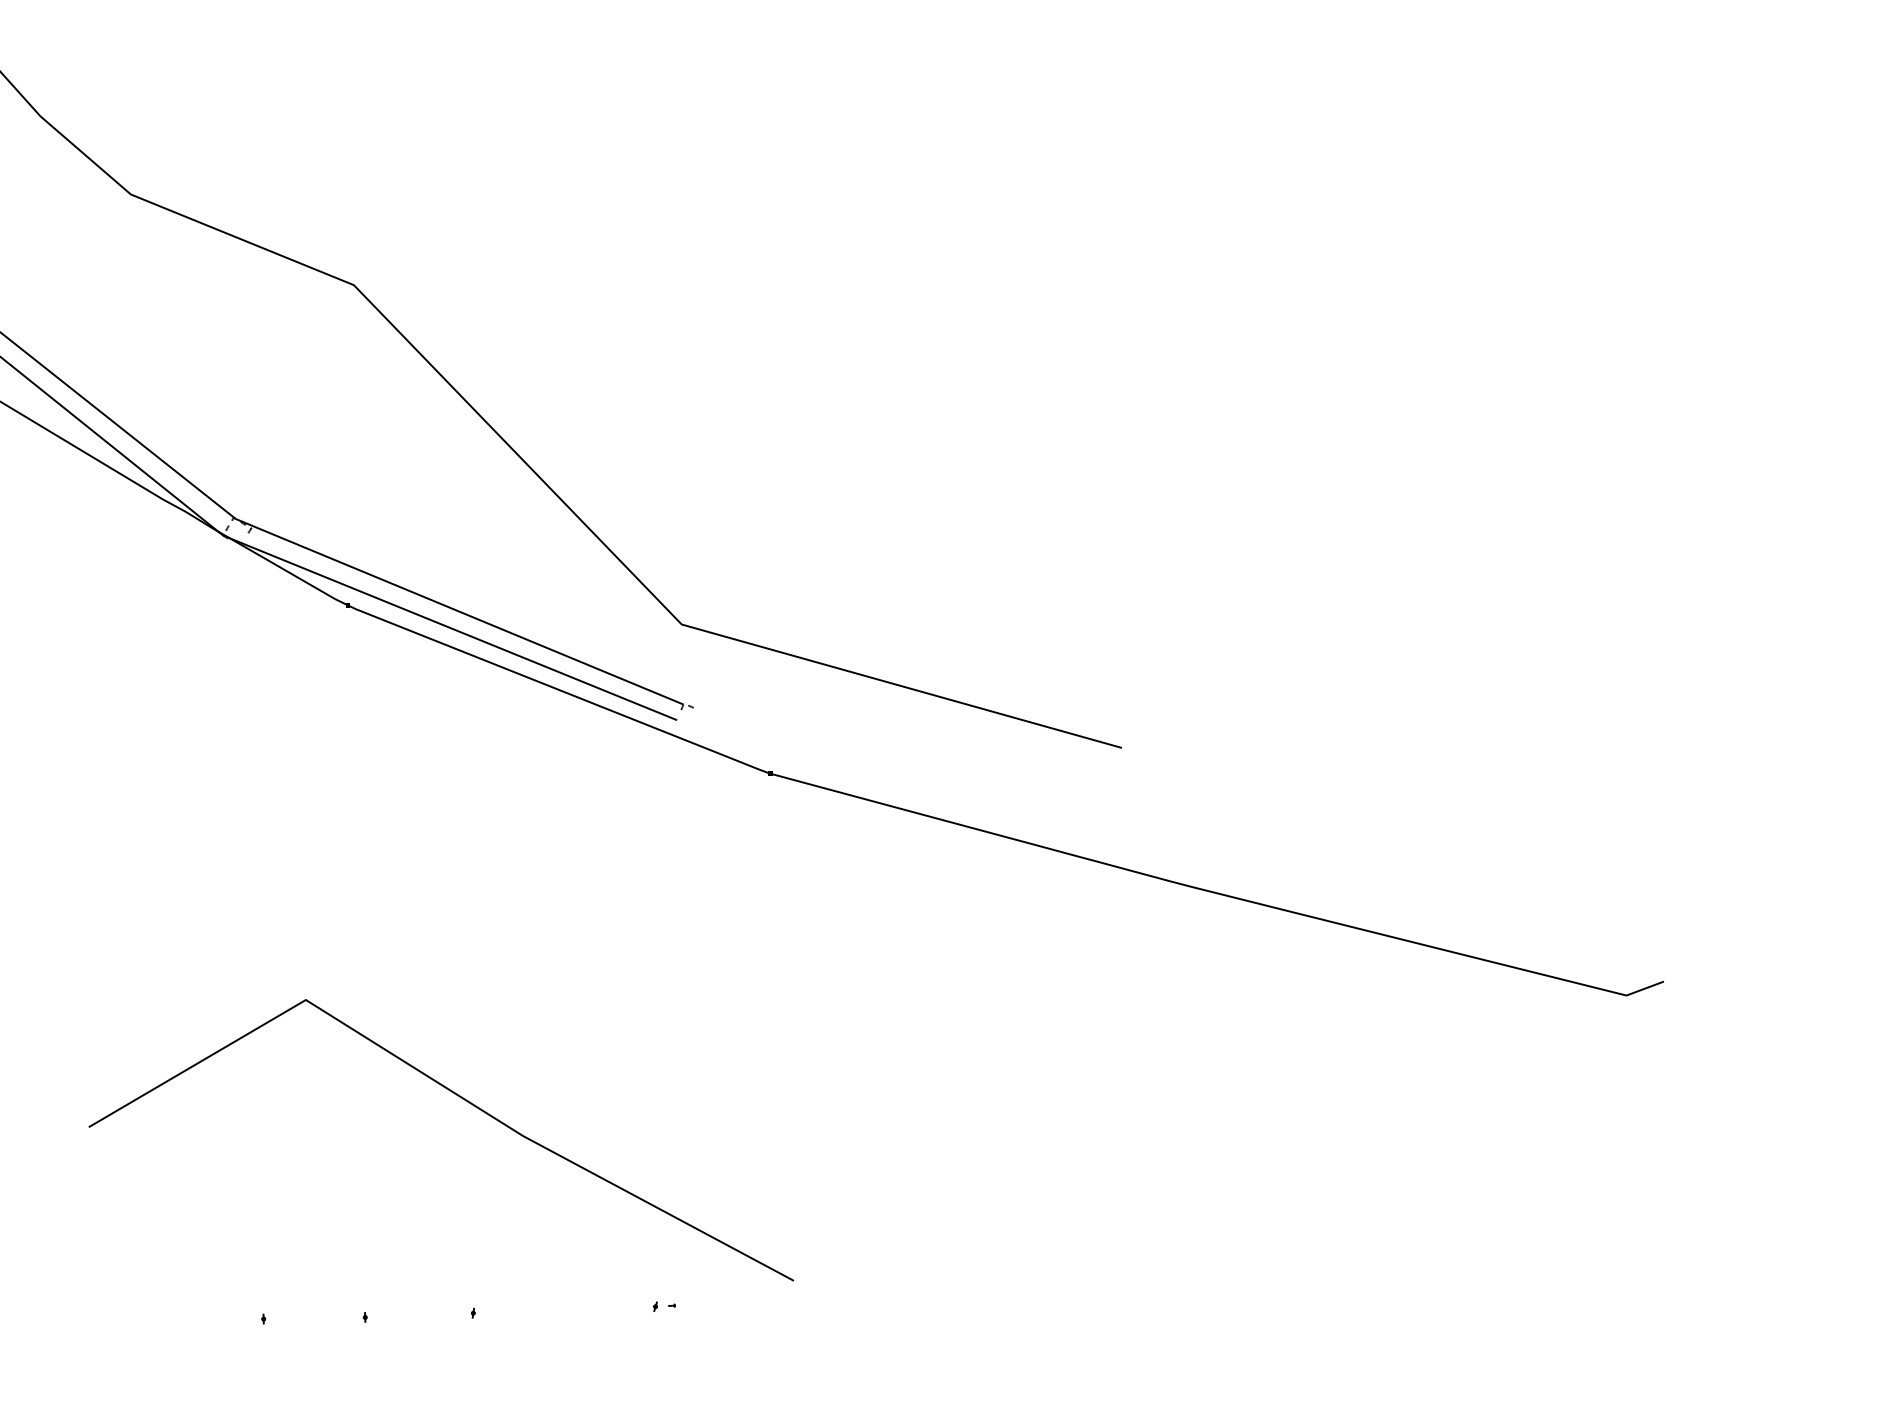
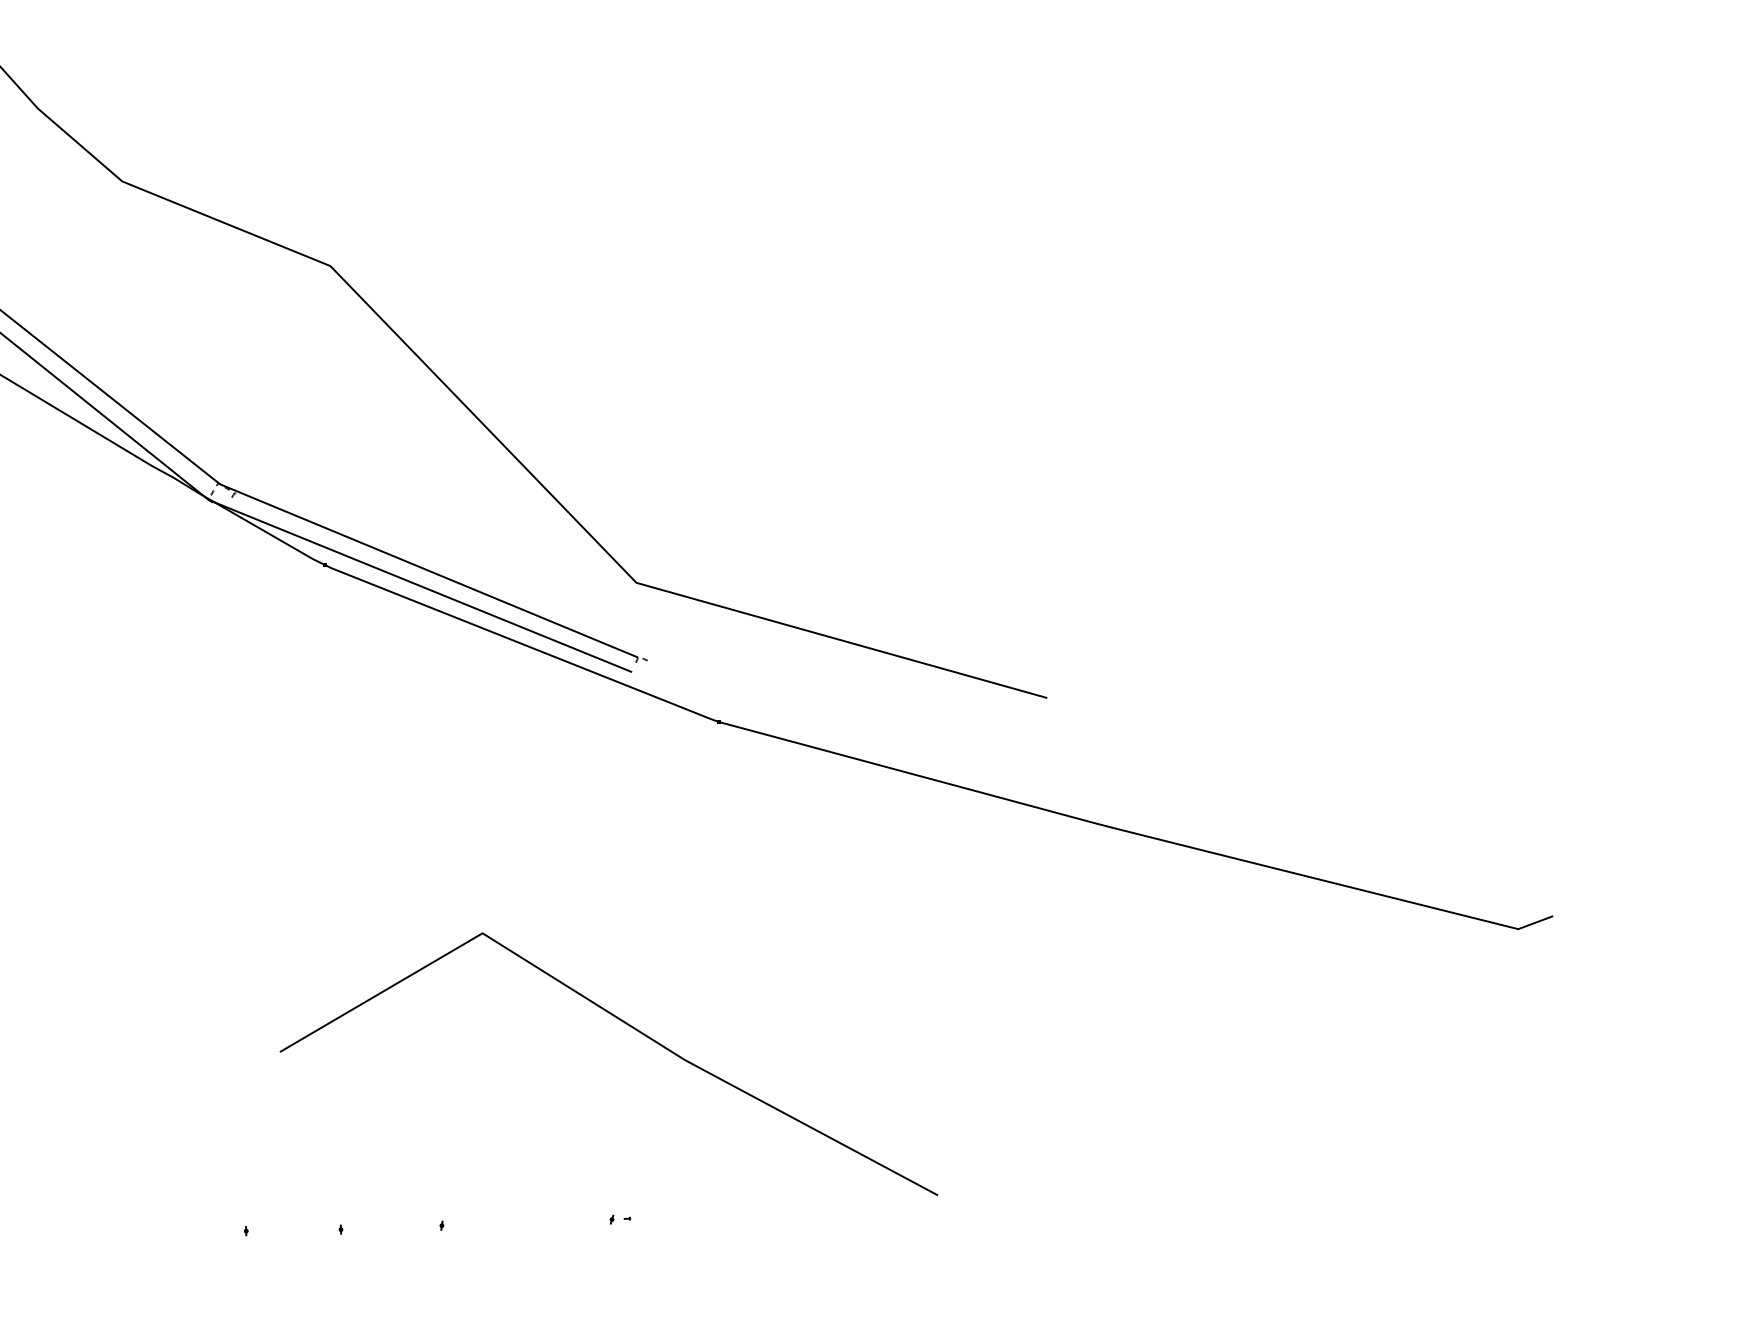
line: (465, 1101) -> (631, 1028), moved

